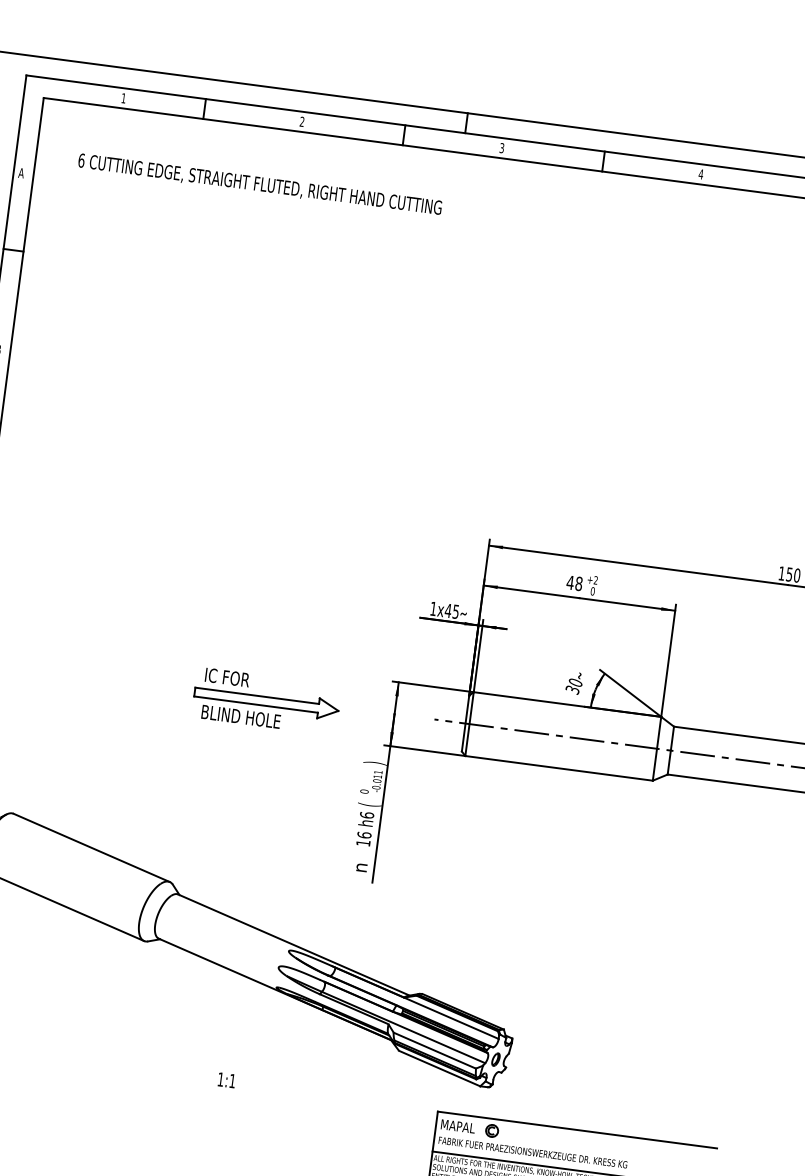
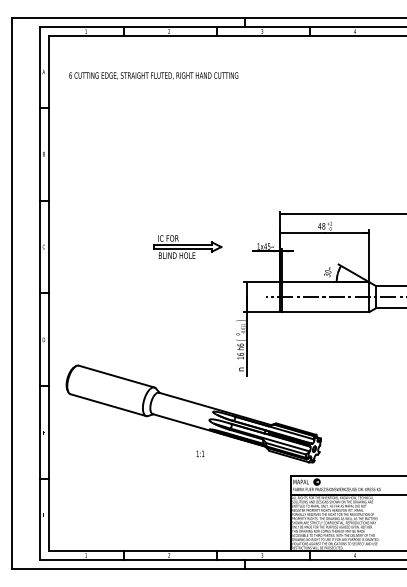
text: (259, 183) -> (153, 75), moved
part: (265, 700) -> (187, 246), moved
text: (226, 1079) -> (200, 453), moved

